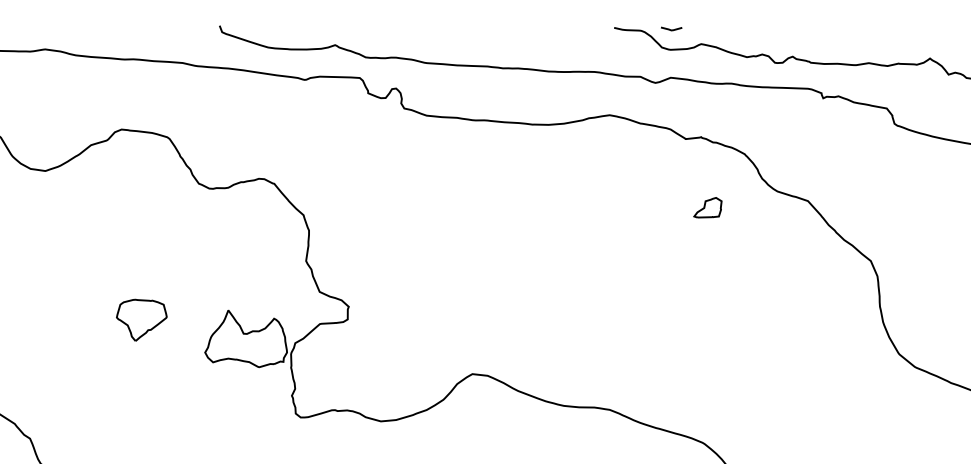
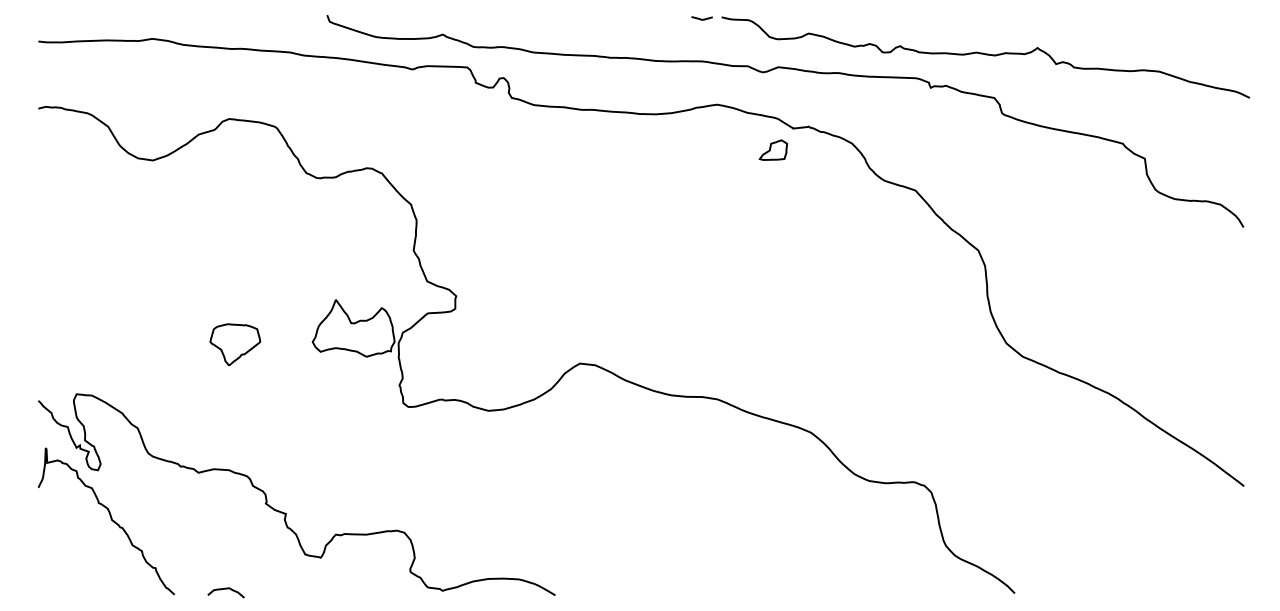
line: (670, 29) -> (701, 18), moved
part: (707, 207) -> (773, 149), moved
part: (141, 320) -> (235, 344), moved

